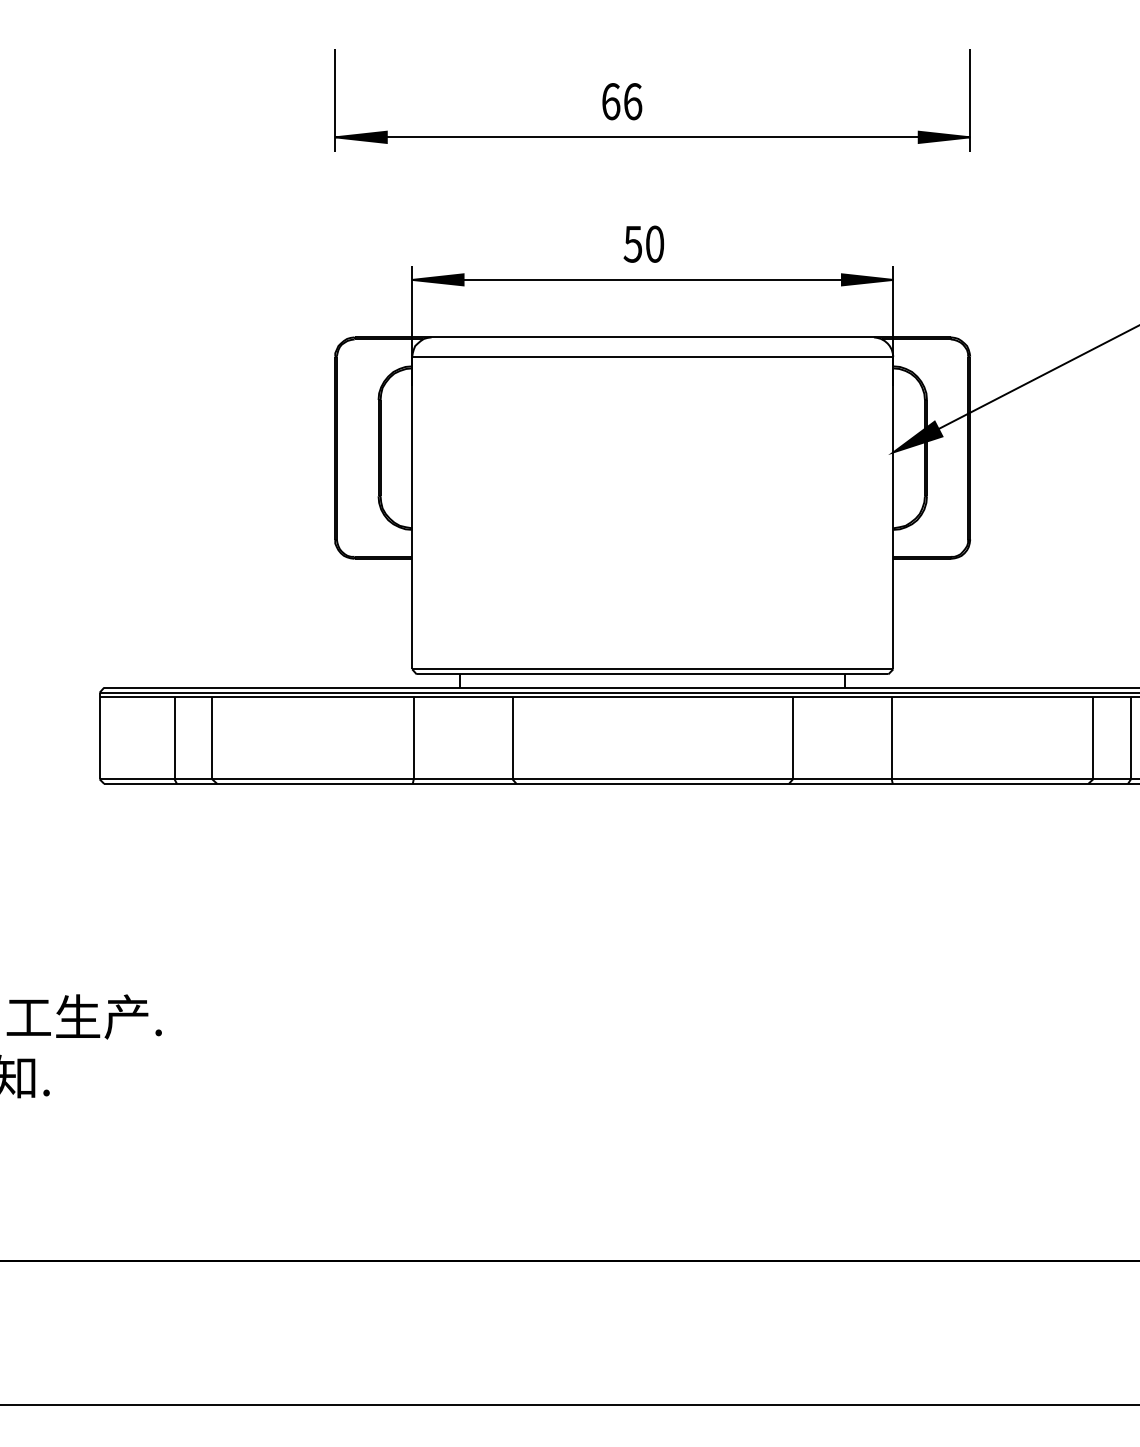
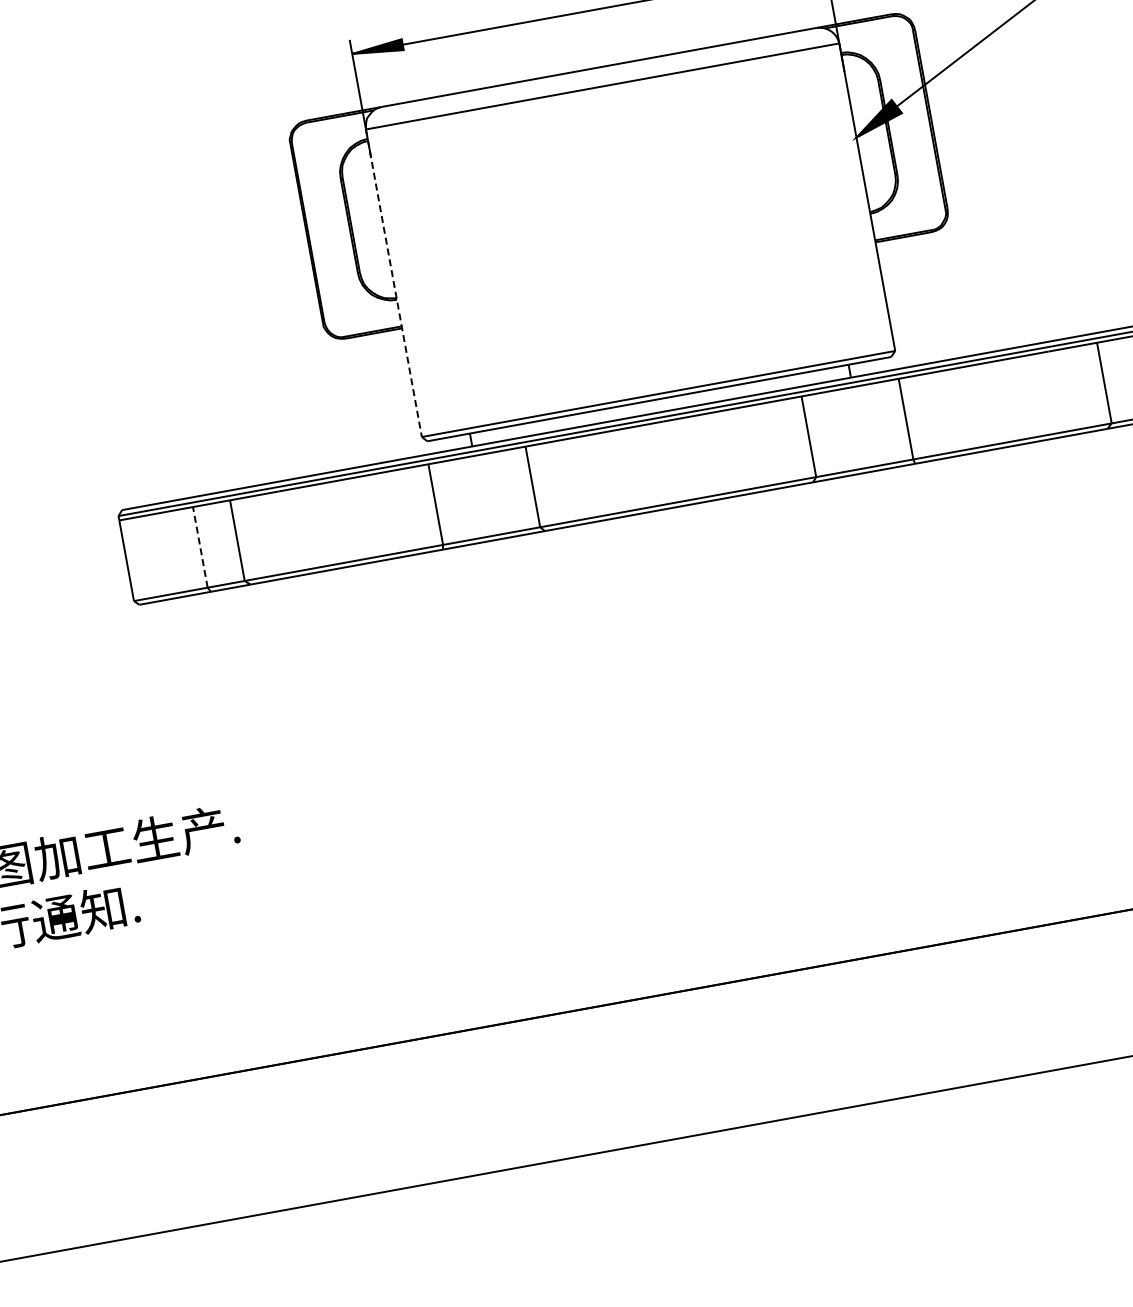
line: (412, 513) -> (394, 283), solid -> dashed
line: (174, 738) -> (200, 547), solid -> dashed

